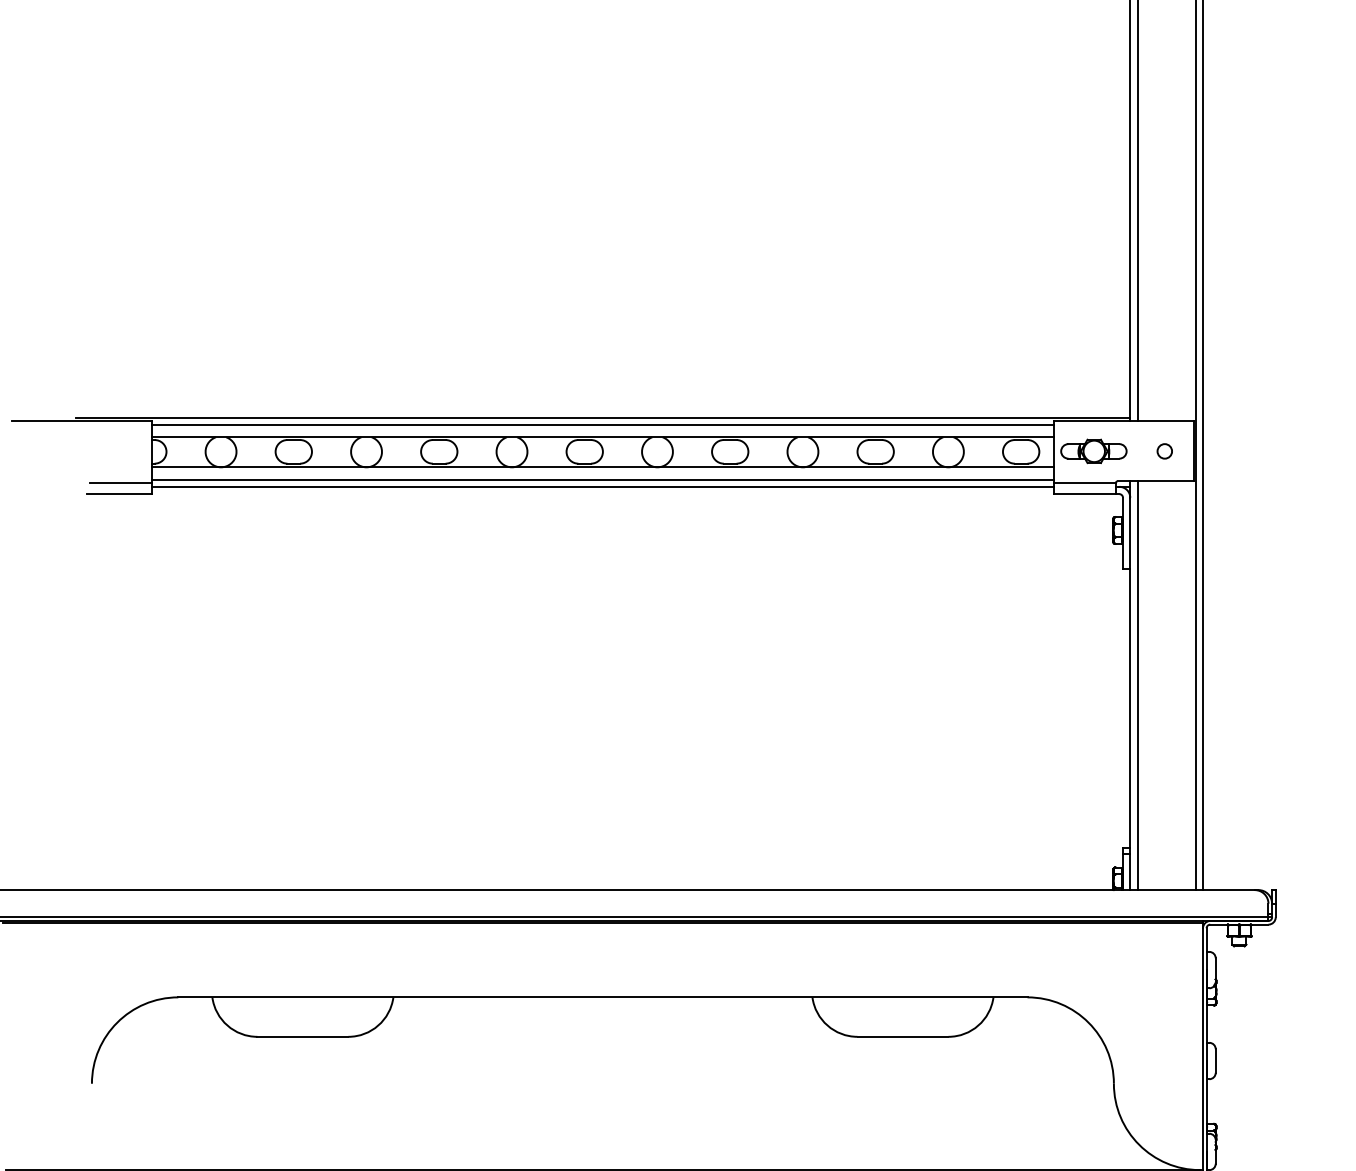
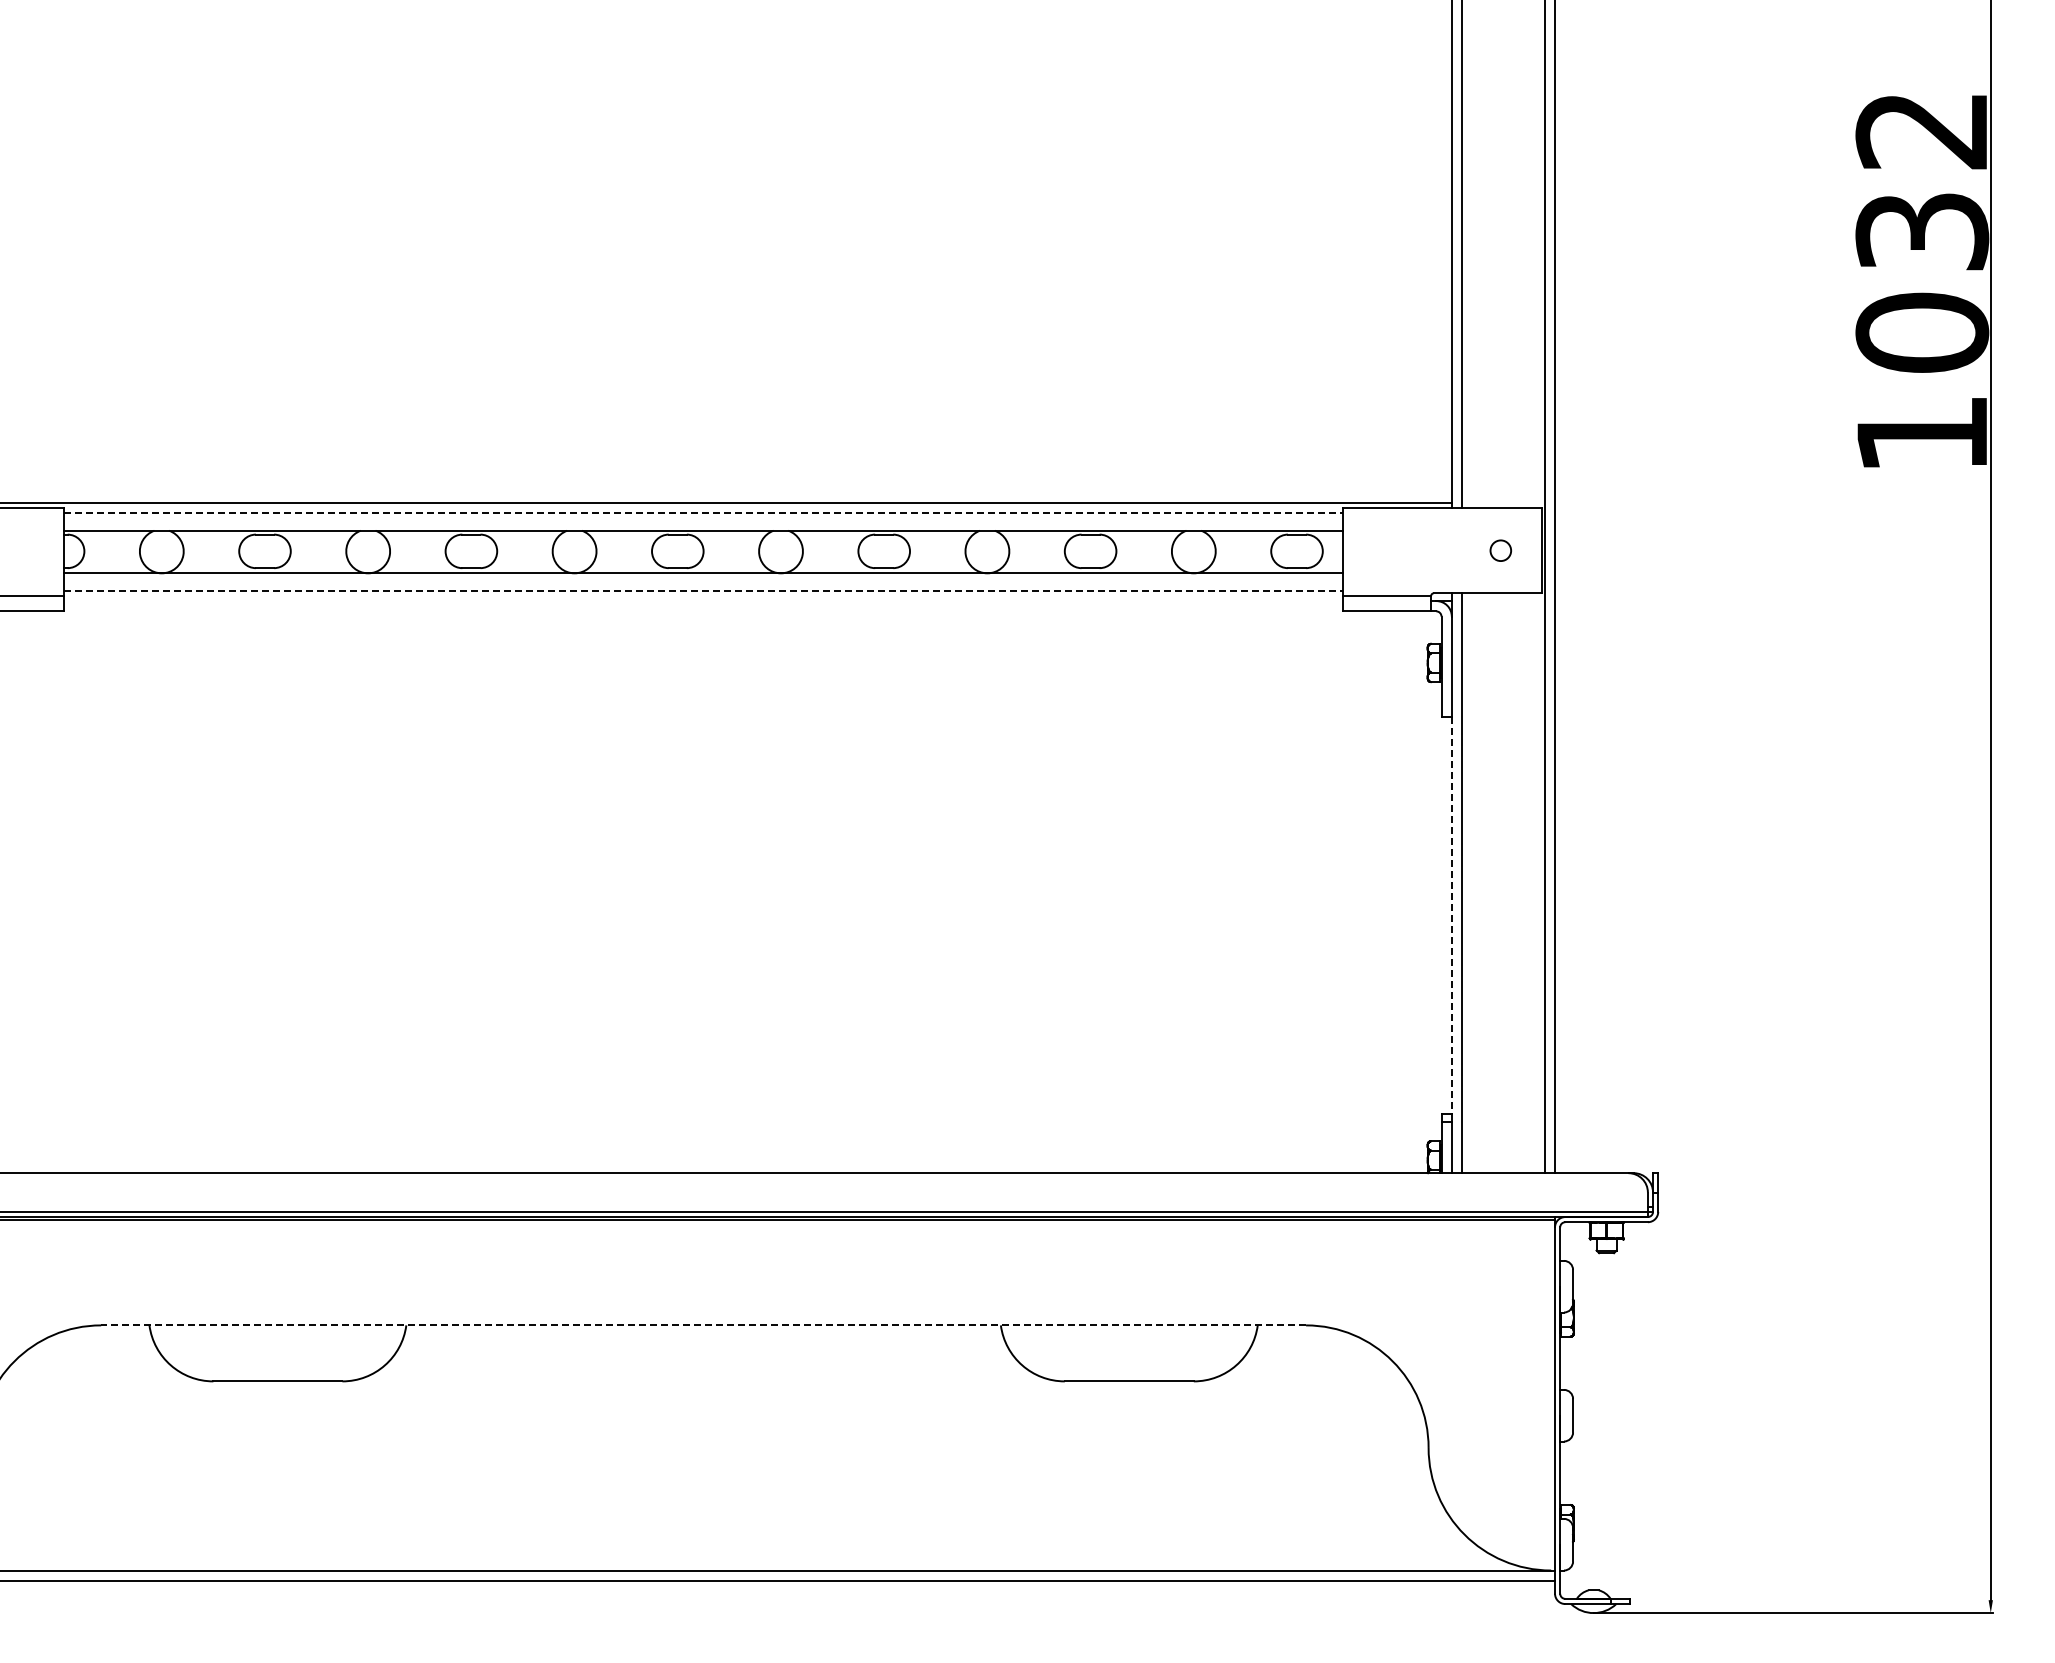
line: (602, 425) -> (703, 513), solid -> dashed
part: (1093, 451) -> (1399, 550), removed
line: (602, 479) -> (703, 590), solid -> dashed
line: (602, 487) -> (703, 601), removed
line: (1130, 709) -> (1451, 916), solid -> dashed
line: (602, 997) -> (703, 1325), solid -> dashed

